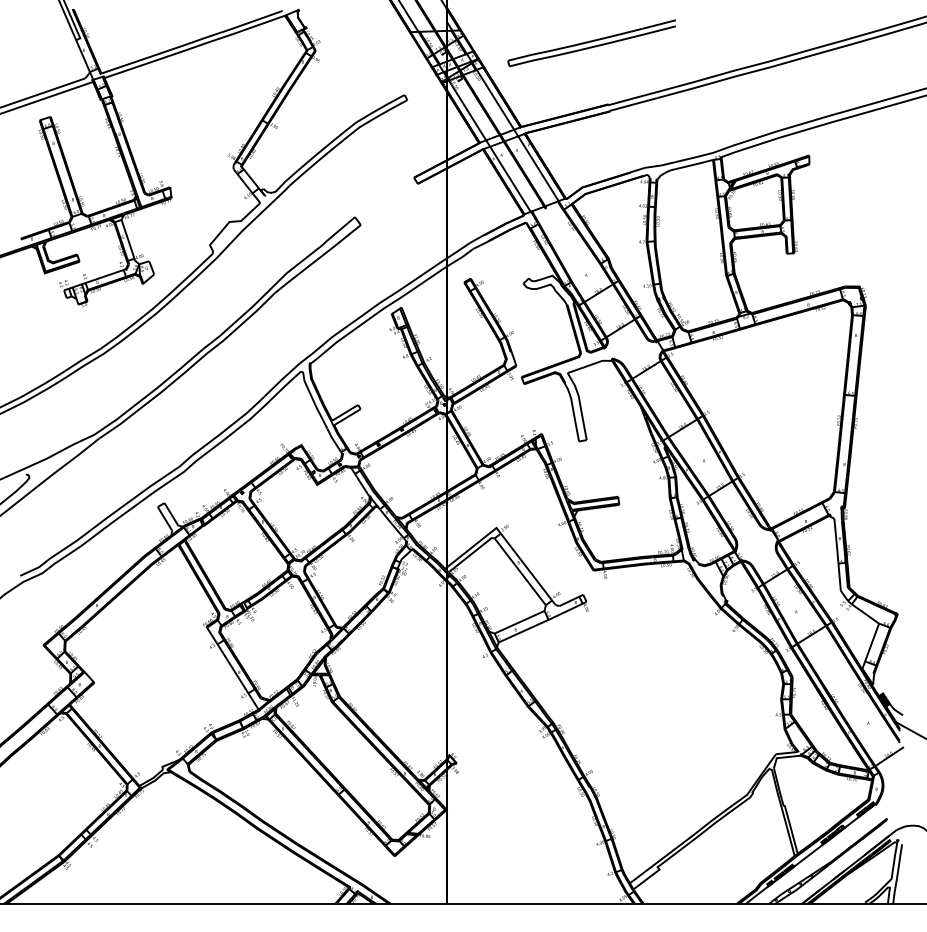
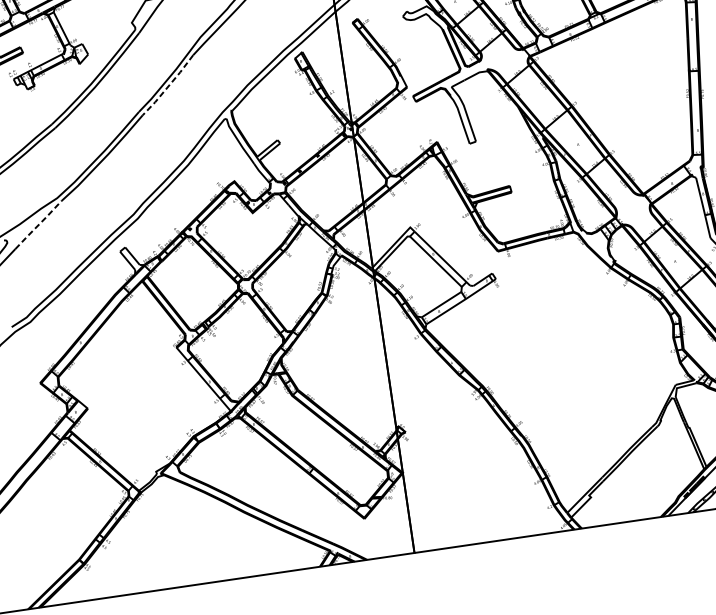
line: (241, 324) -> (168, 86), solid -> dashed
line: (68, 462) -> (38, 224), solid -> dashed

